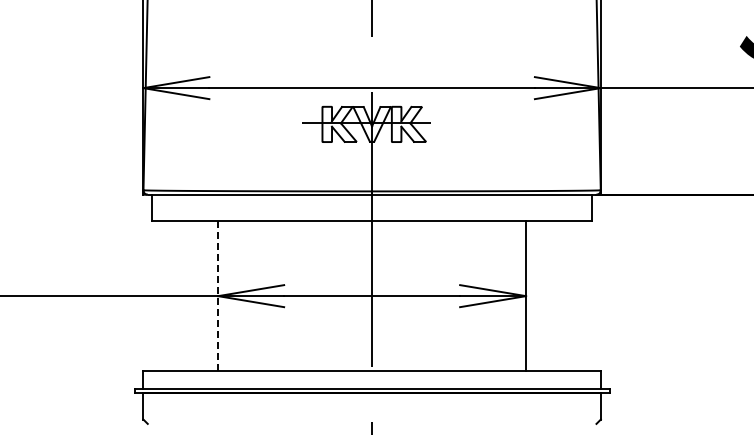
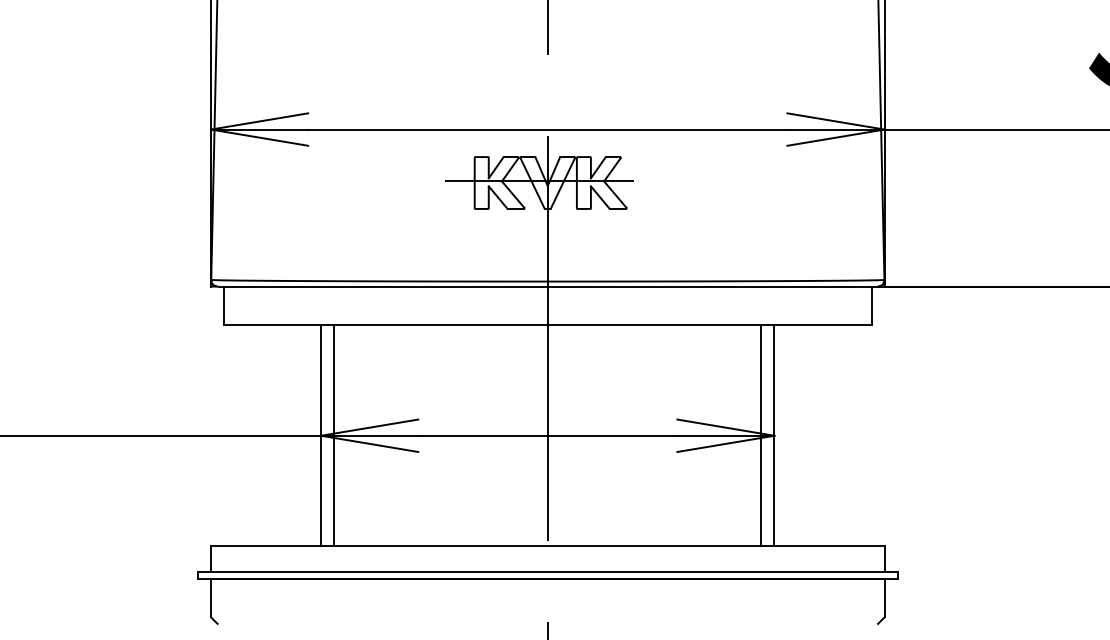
line: (218, 296) -> (321, 436), dashed -> solid
line: (227, 296) -> (334, 436), added
line: (517, 296) -> (761, 436), added

